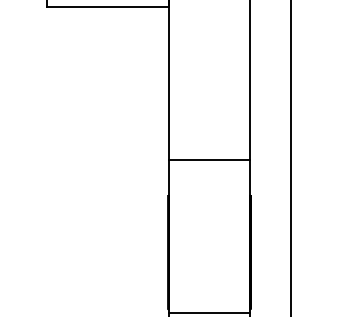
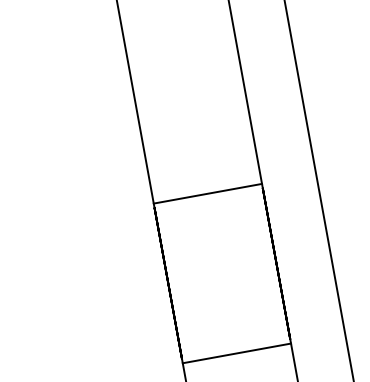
line: (209, 160) -> (207, 194), moved

